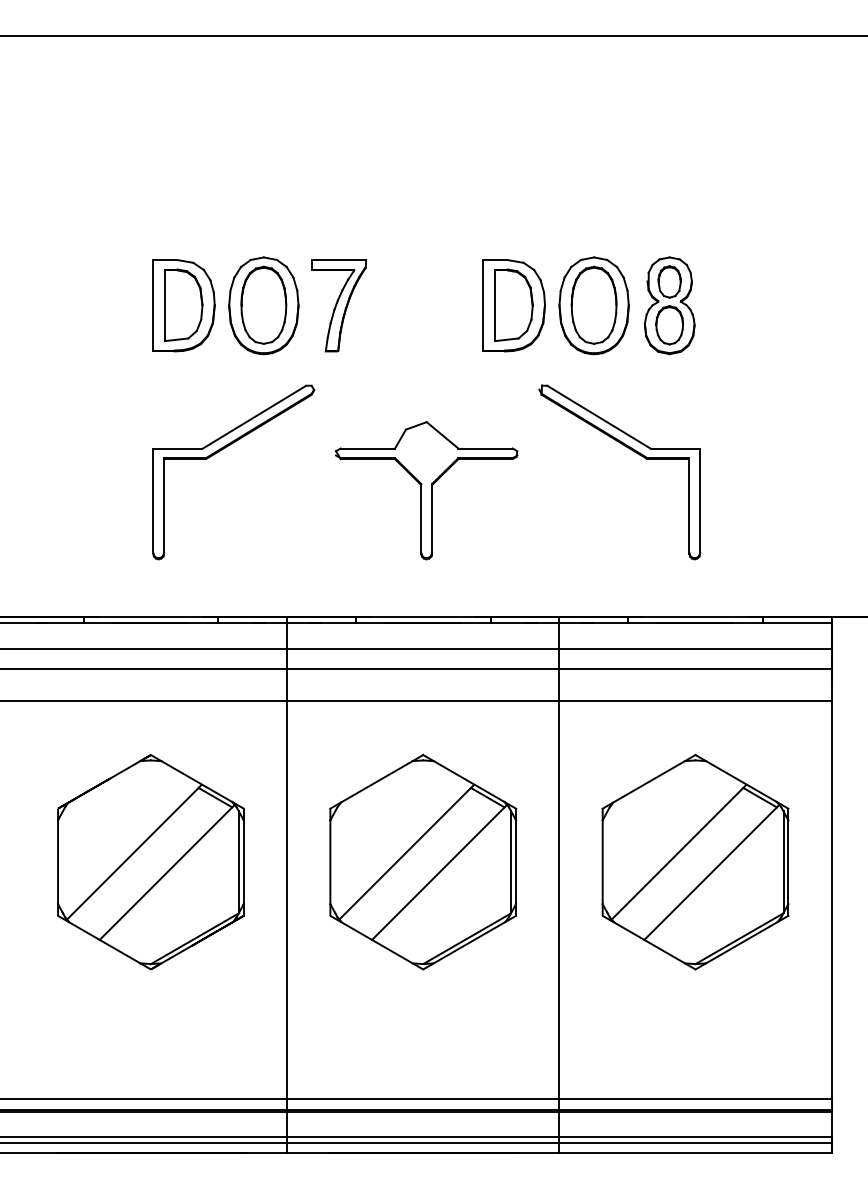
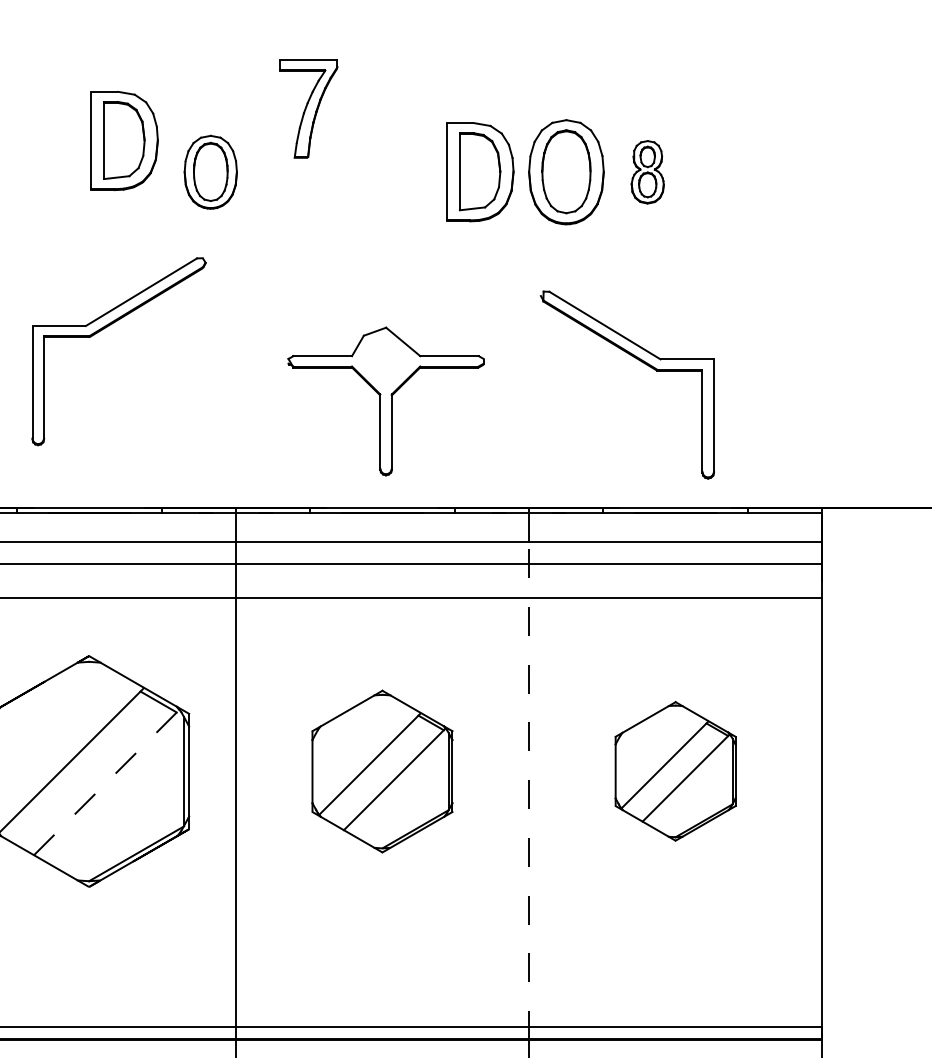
part: (183, 305) -> (124, 140), moved
part: (263, 305) -> (210, 171), size x0.7
part: (338, 305) -> (308, 108), moved
part: (669, 305) -> (647, 171), size x0.6
part: (222, 450) -> (106, 328), moved
part: (632, 451) -> (641, 362), moved
part: (426, 490) -> (385, 401), moved
part: (695, 861) -> (675, 770), size x0.6
part: (423, 862) -> (382, 771), size x0.7
line: (167, 872) -> (106, 782), solid -> dashed
line: (559, 879) -> (529, 790), solid -> dashed

